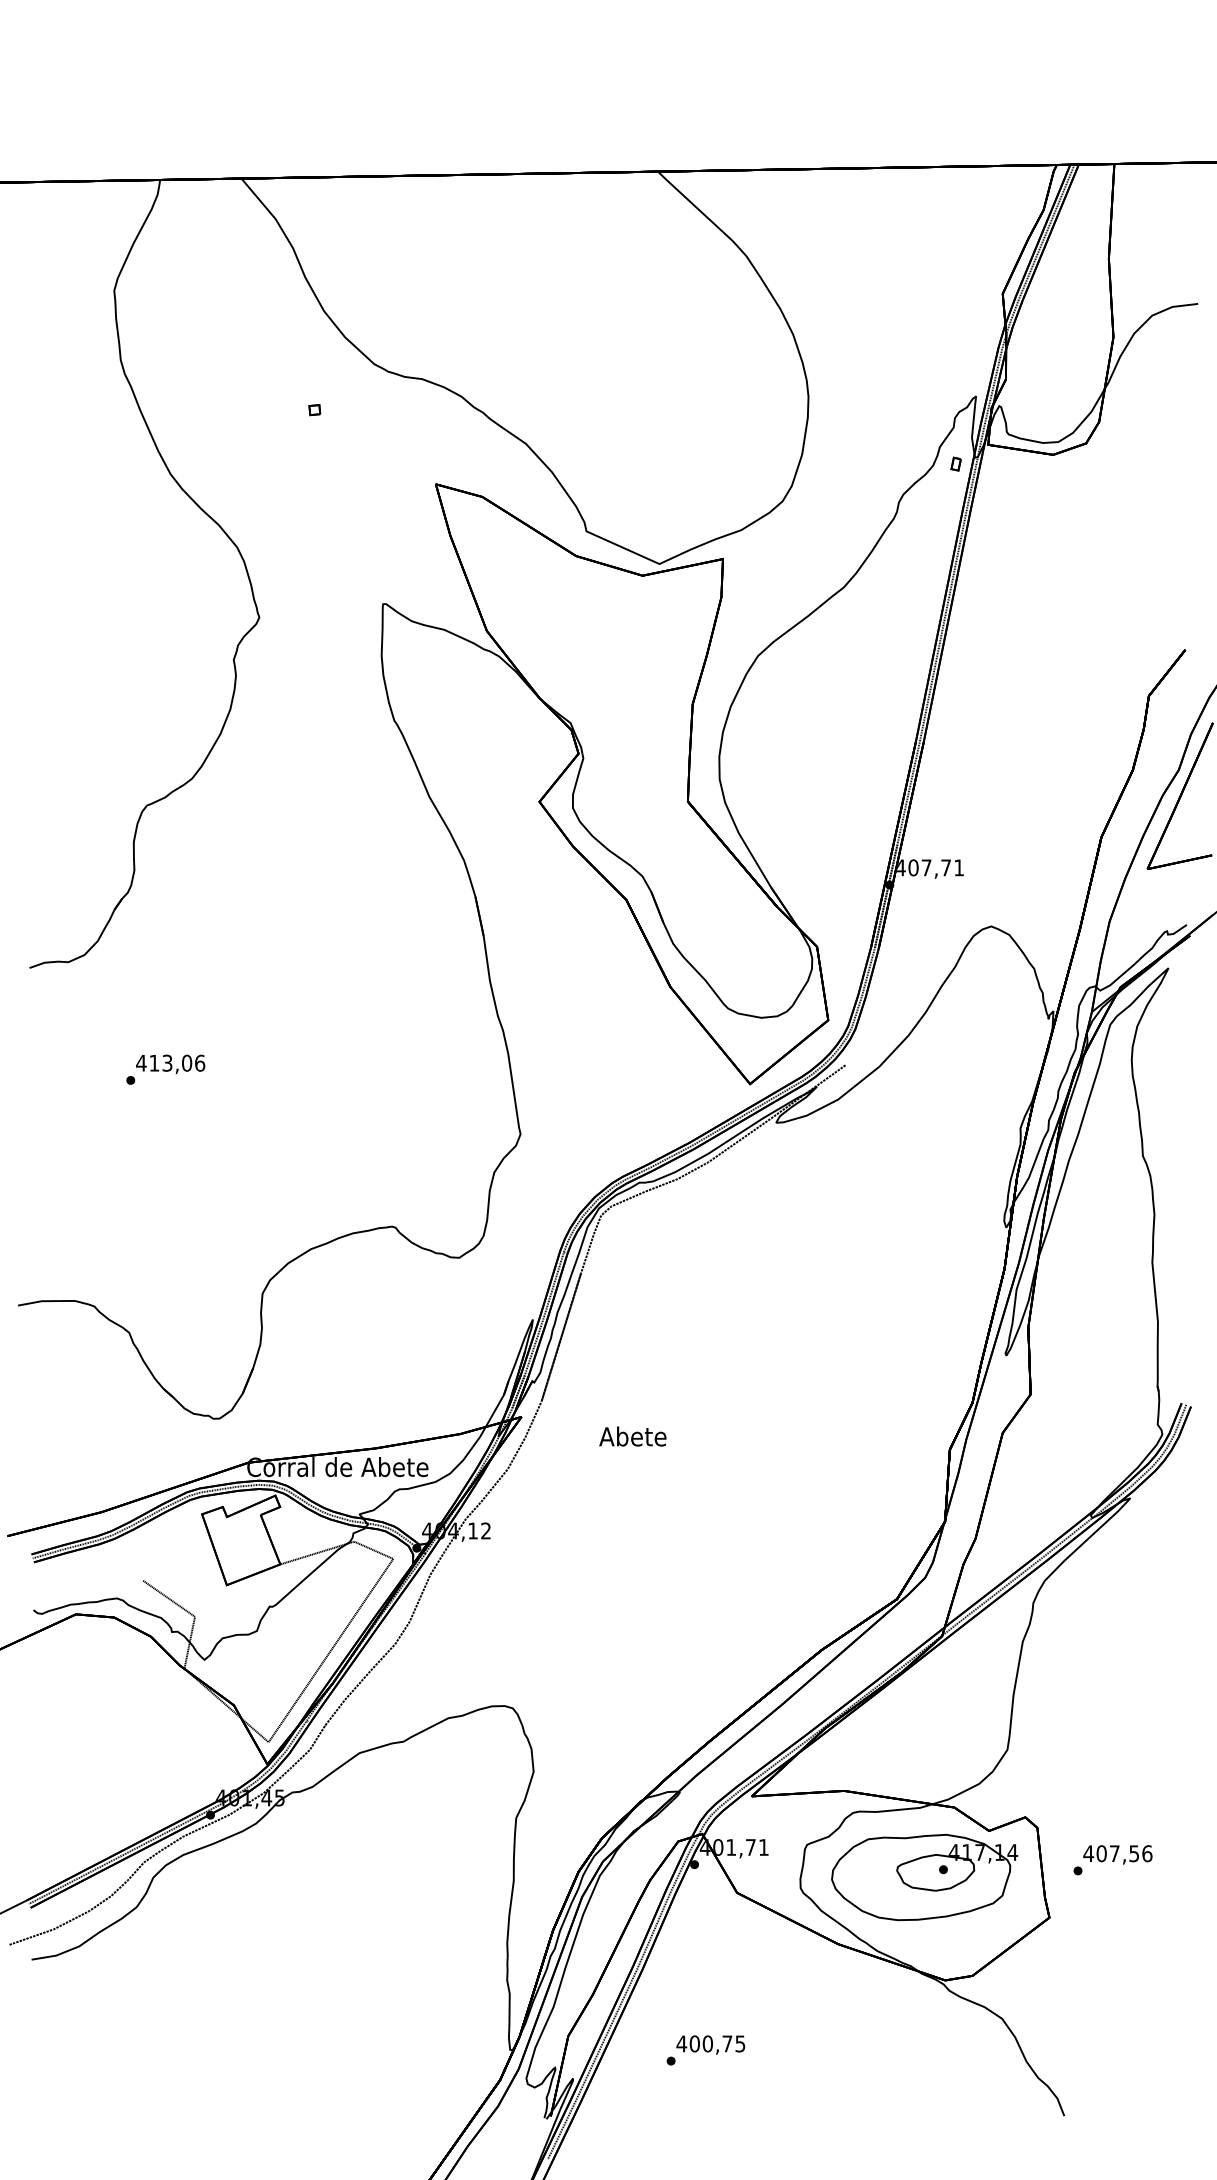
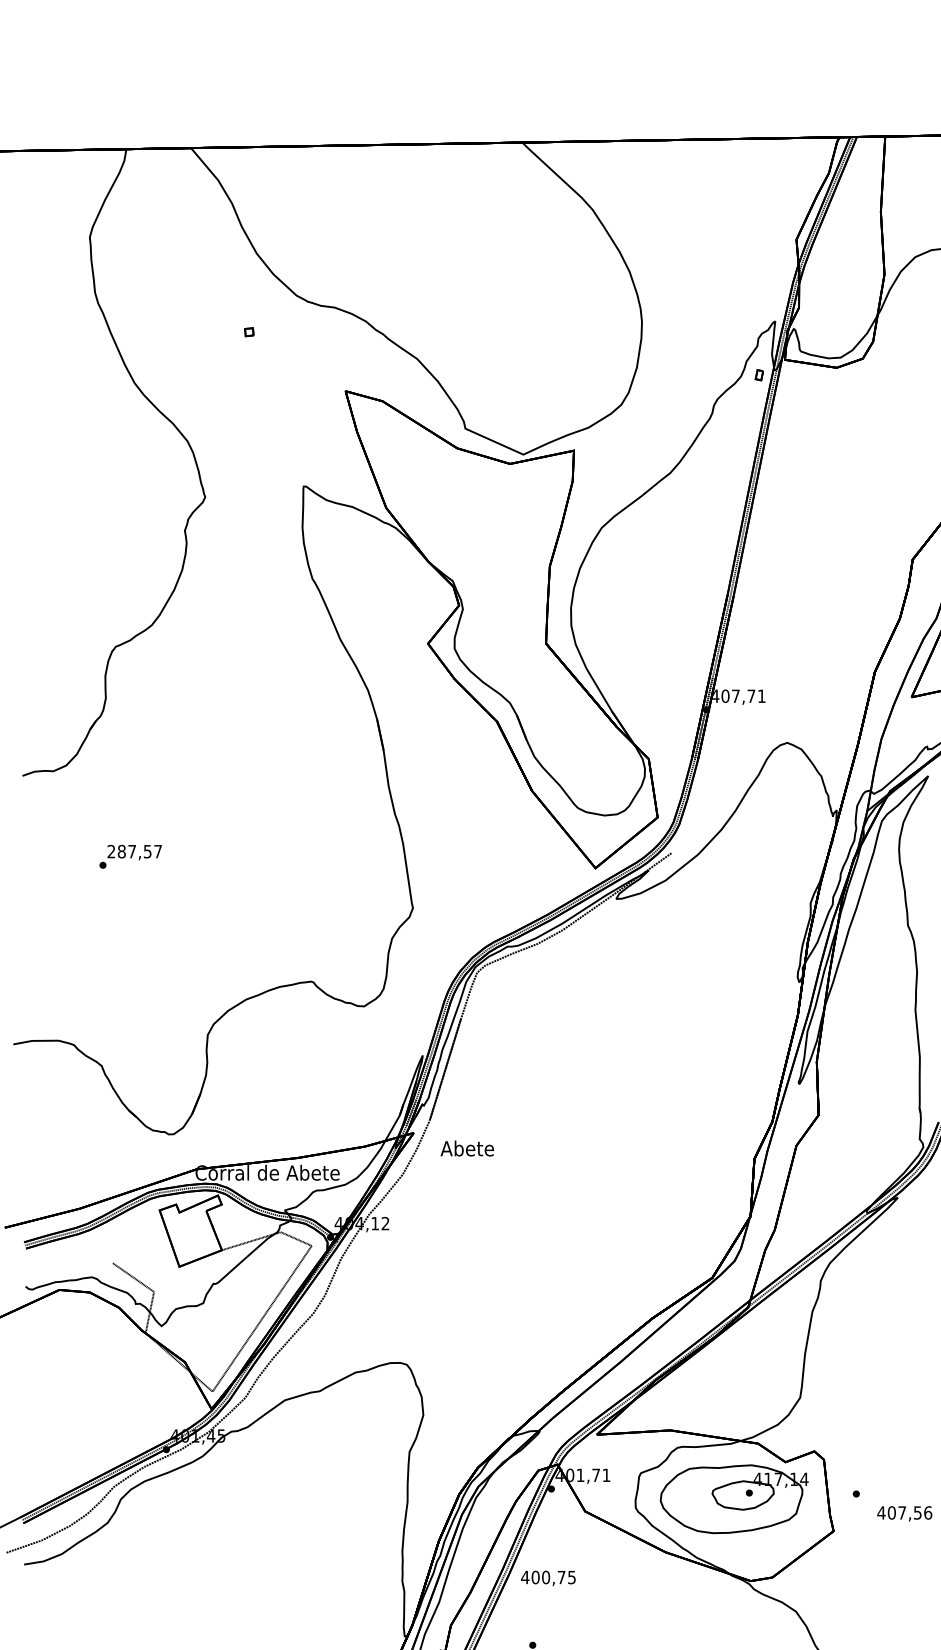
text: (170, 1062) -> (134, 851), 413,06 -> 287,57
text: (632, 1436) -> (467, 1148), moved
text: (1117, 1854) -> (904, 1513), moved
text: (710, 2044) -> (548, 1577), moved

